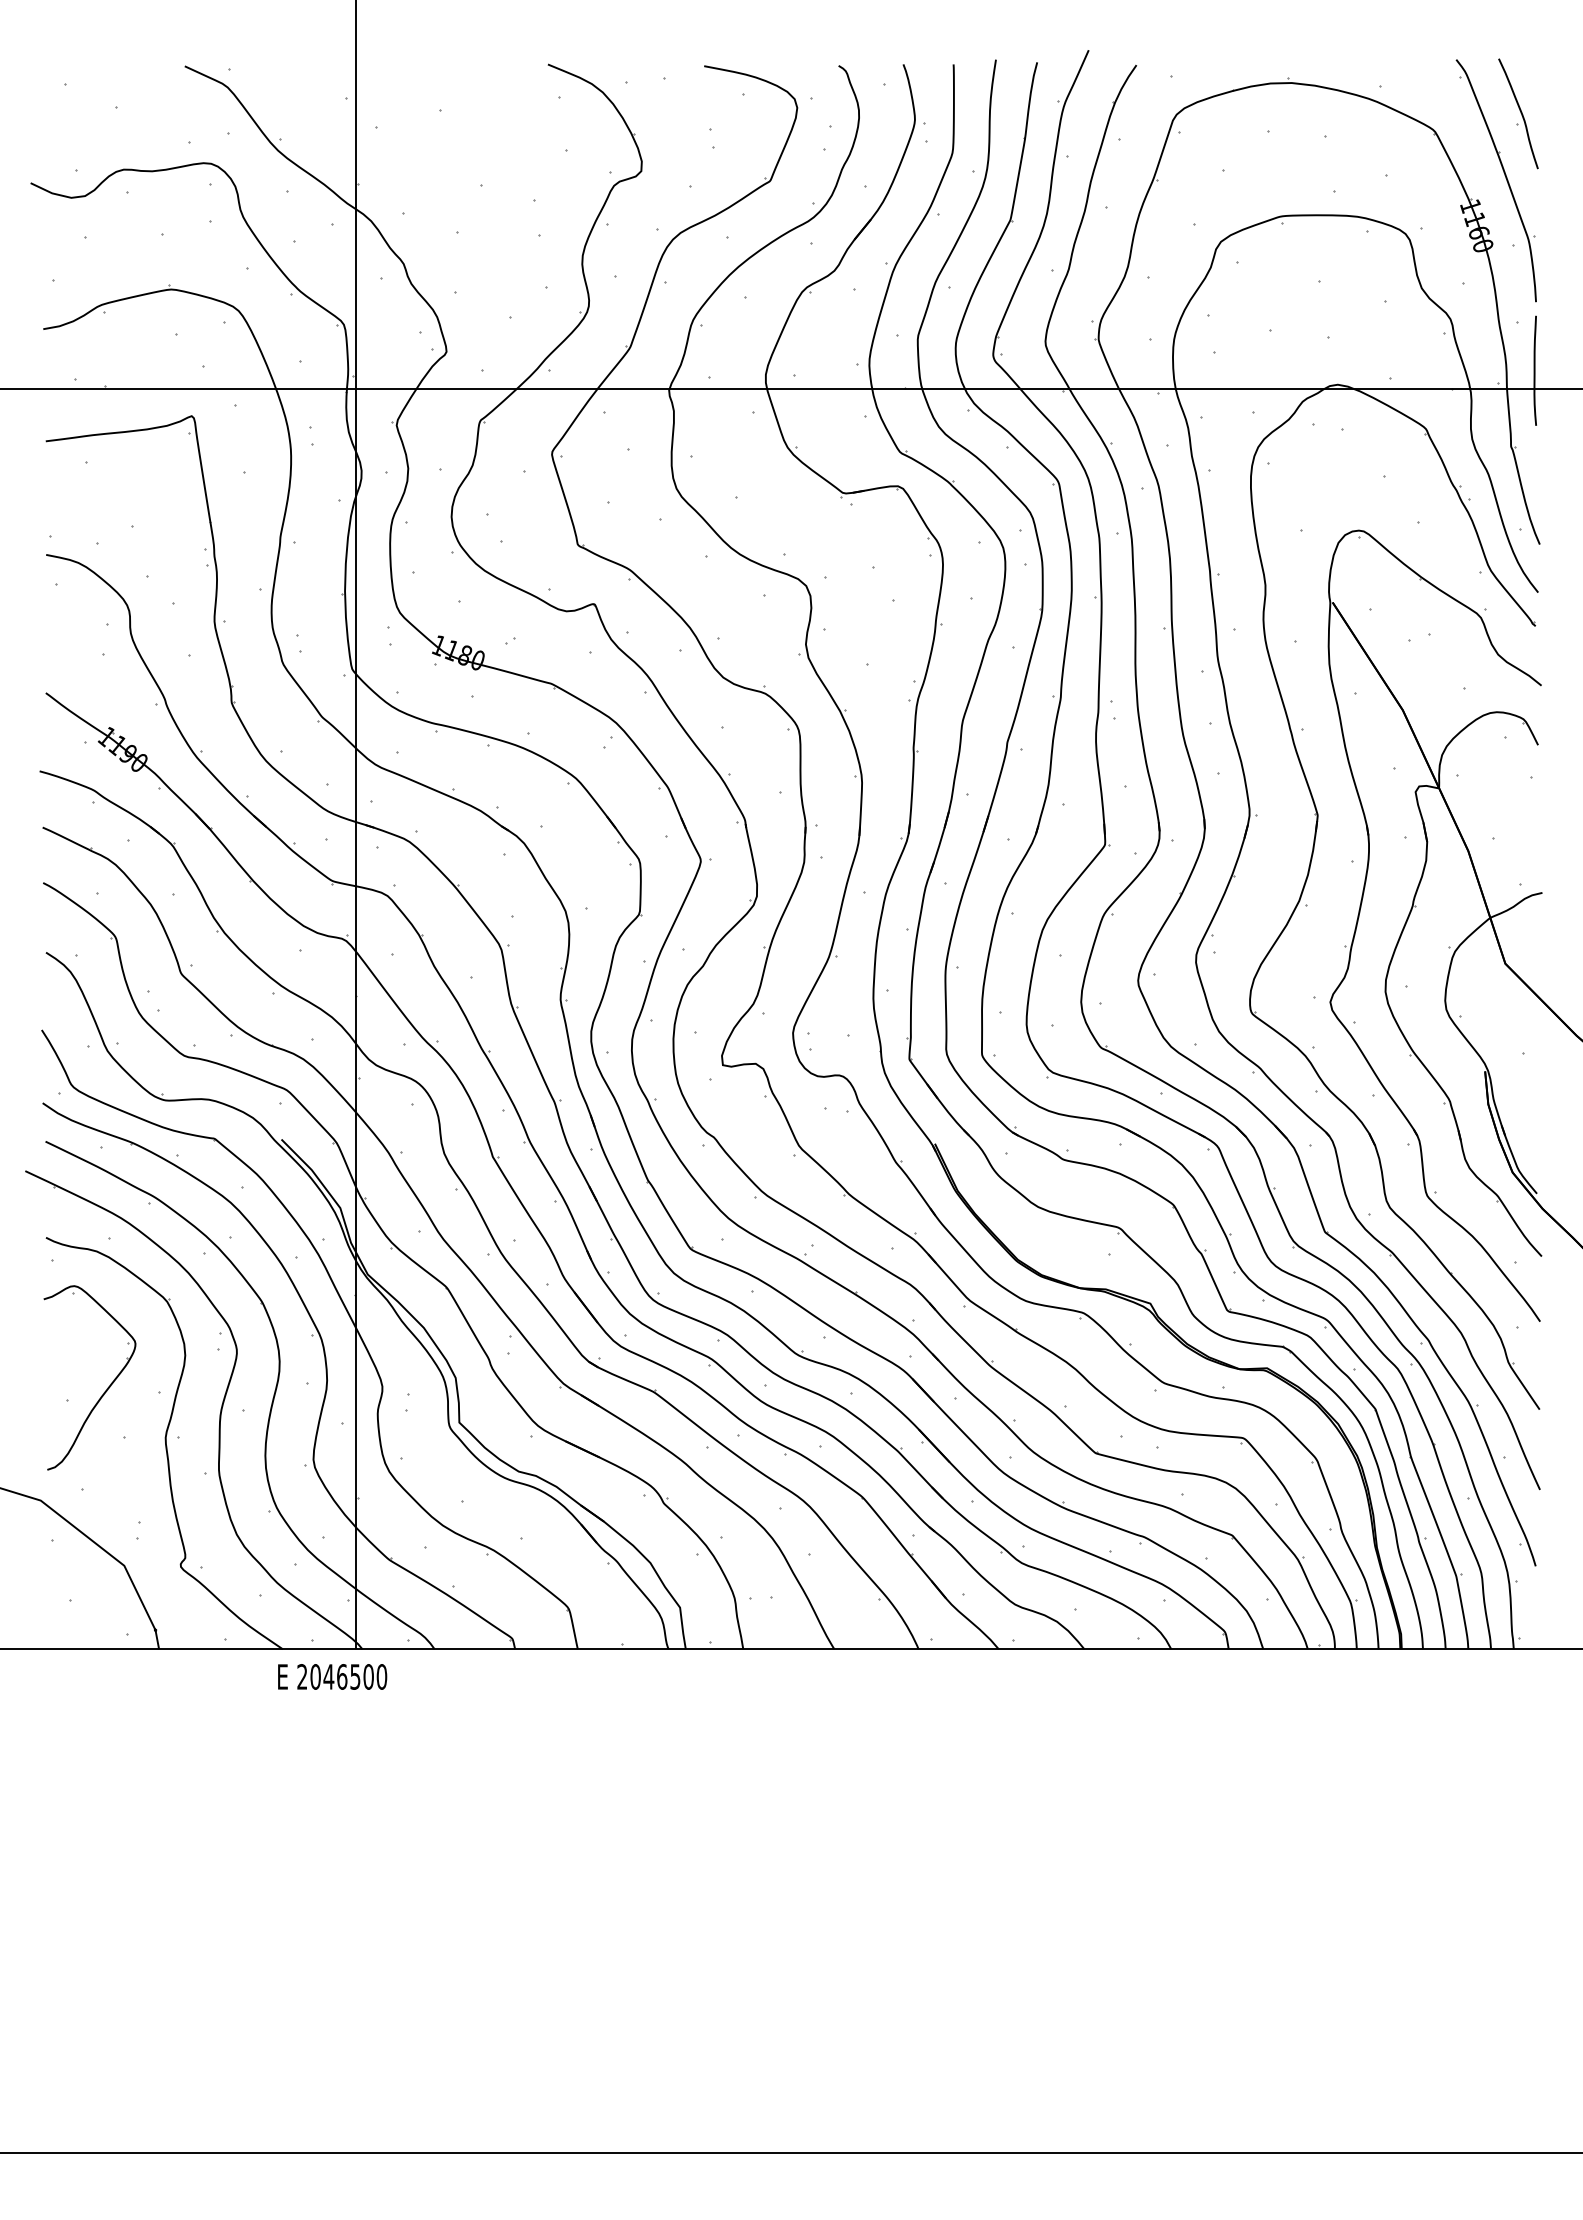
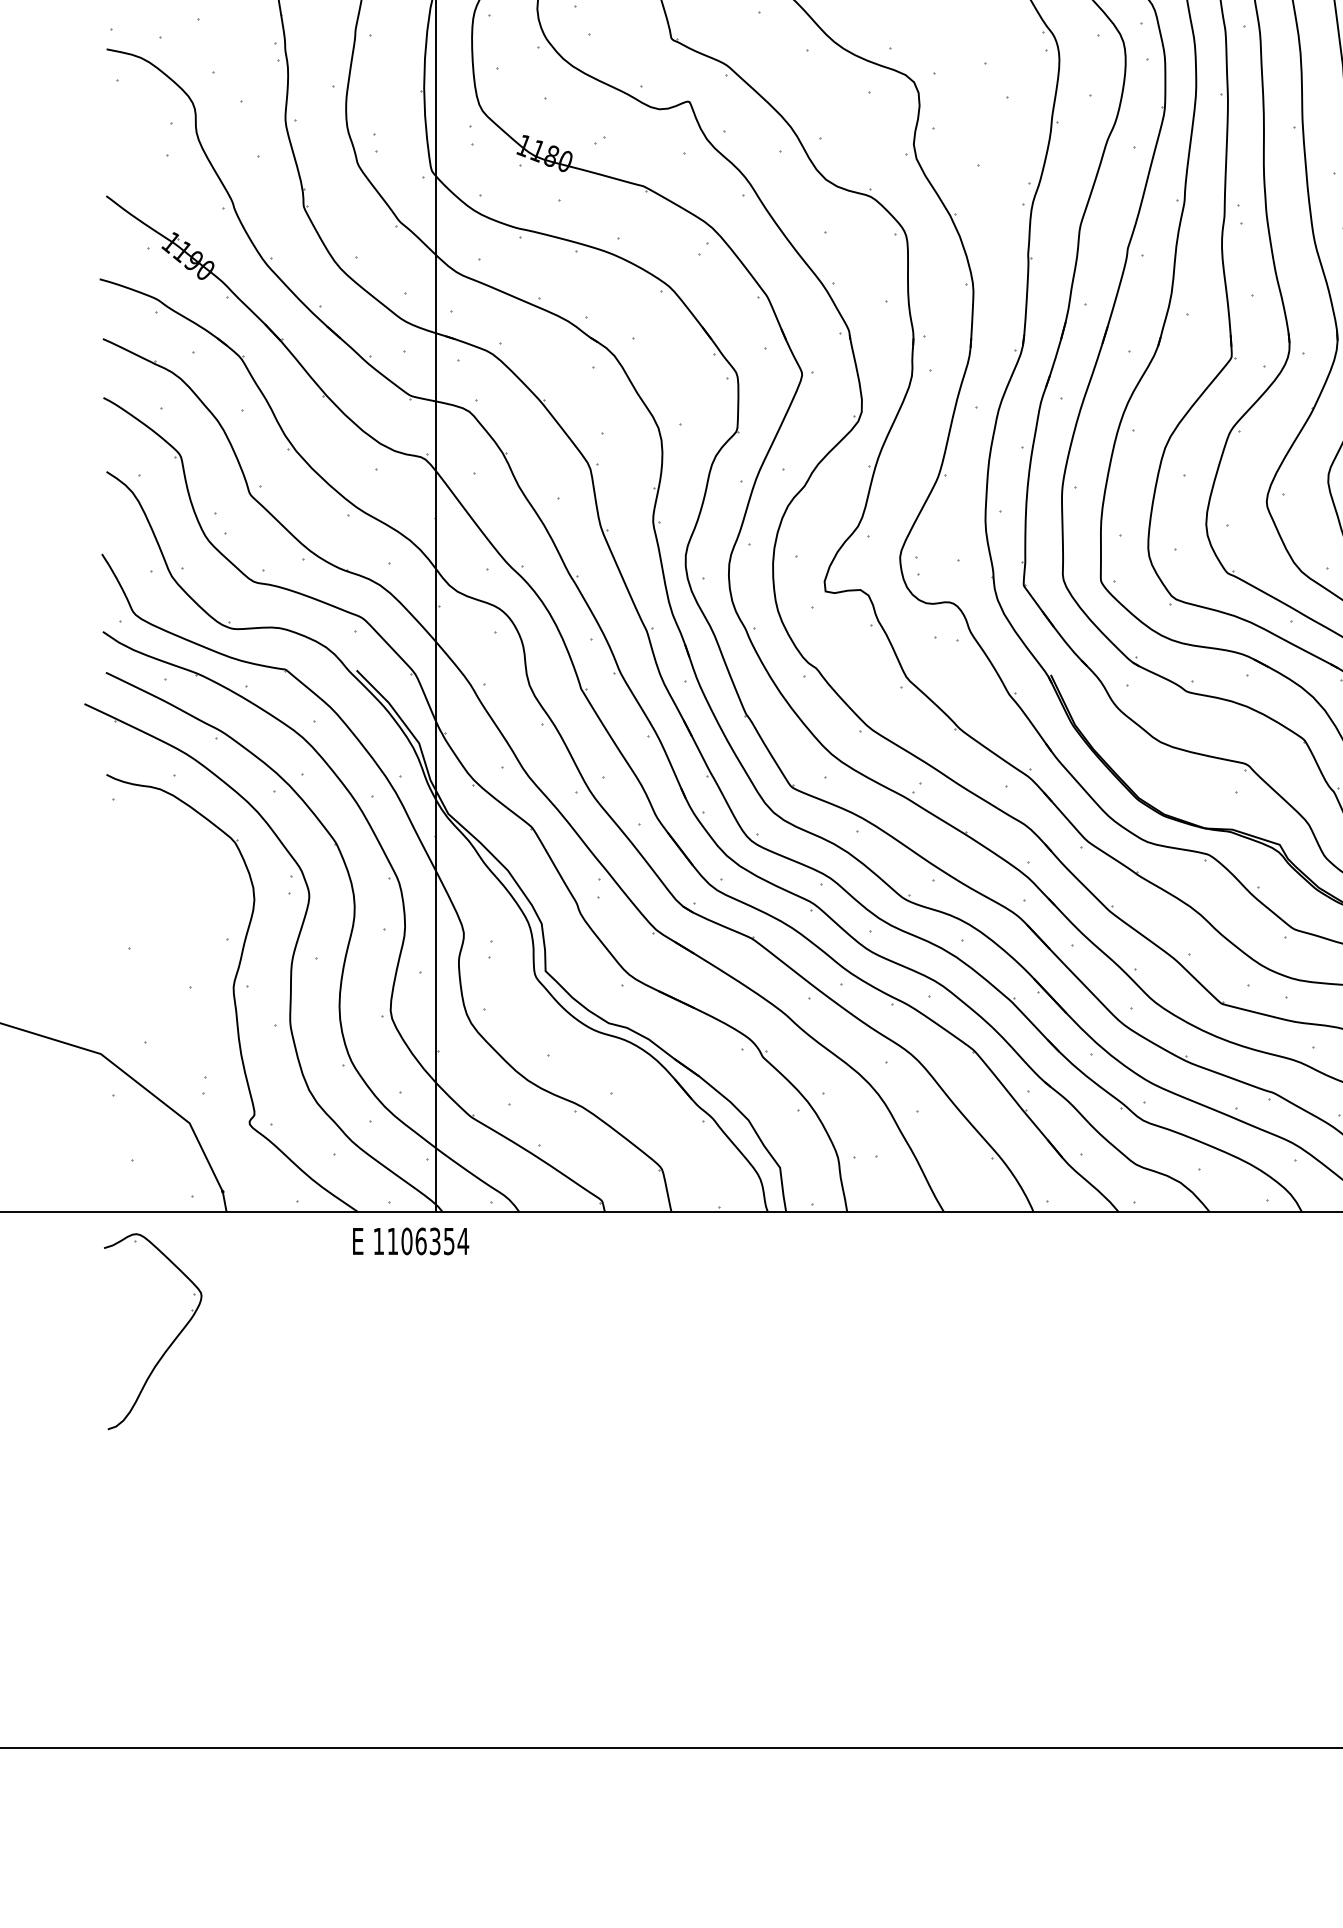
part: (104, 1391) -> (168, 1346), moved
text: (342, 1676) -> (421, 1240), 2046500 -> 1106354

